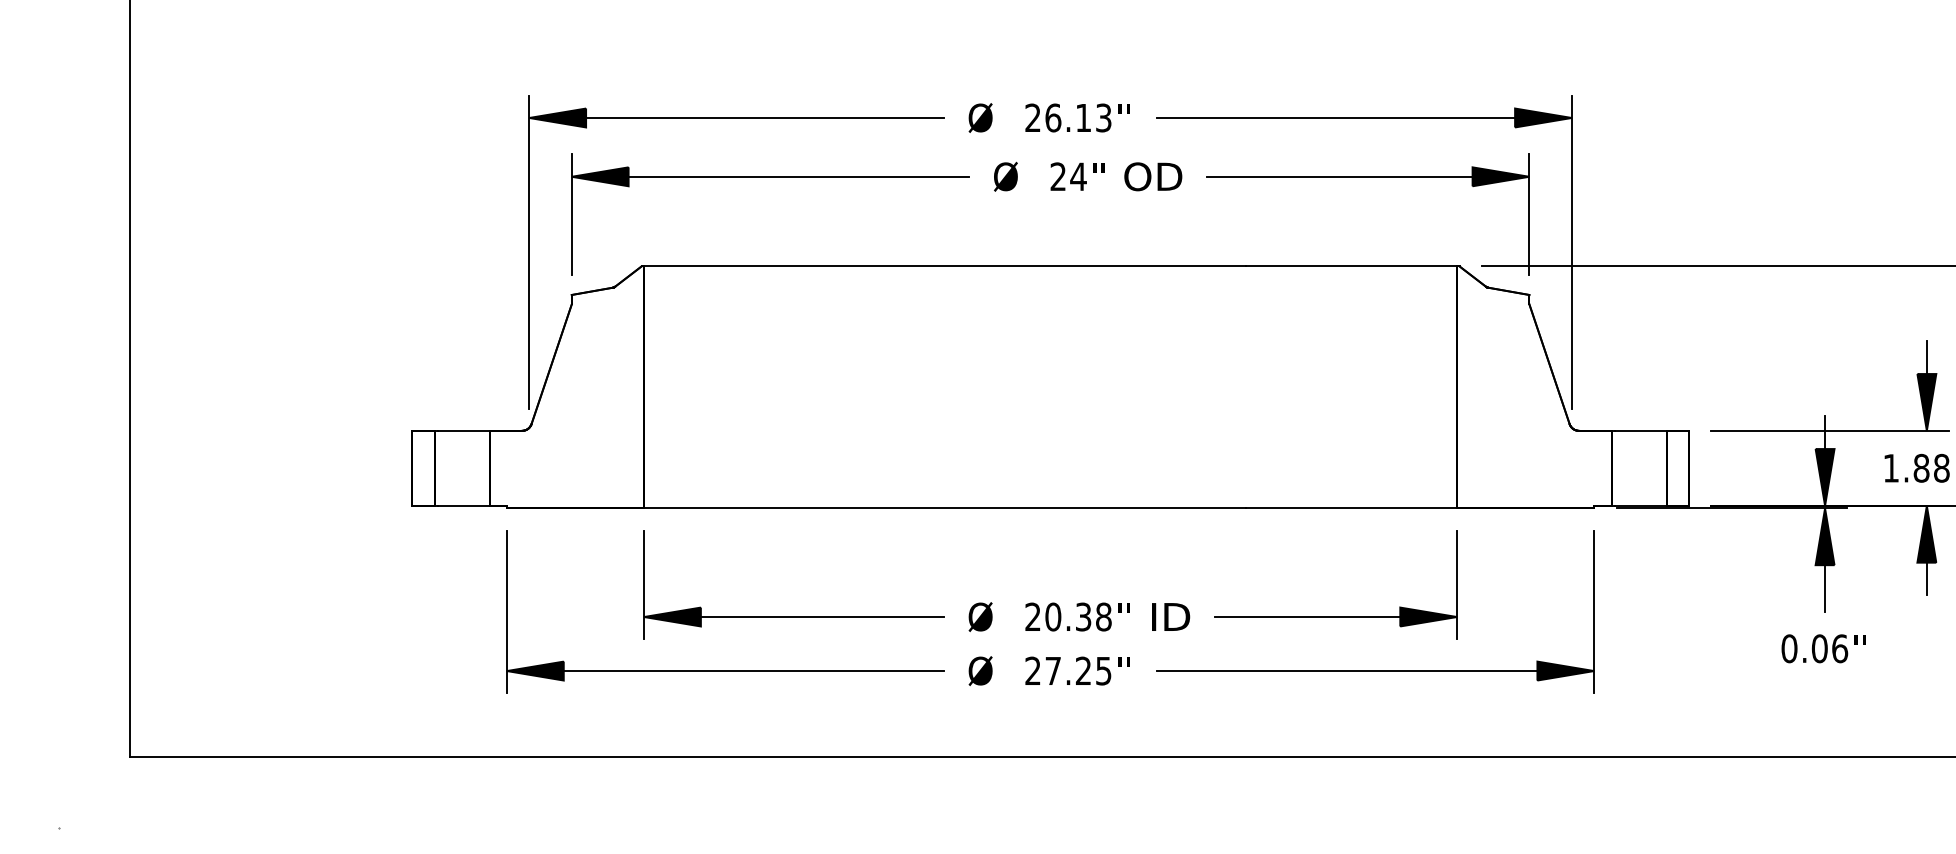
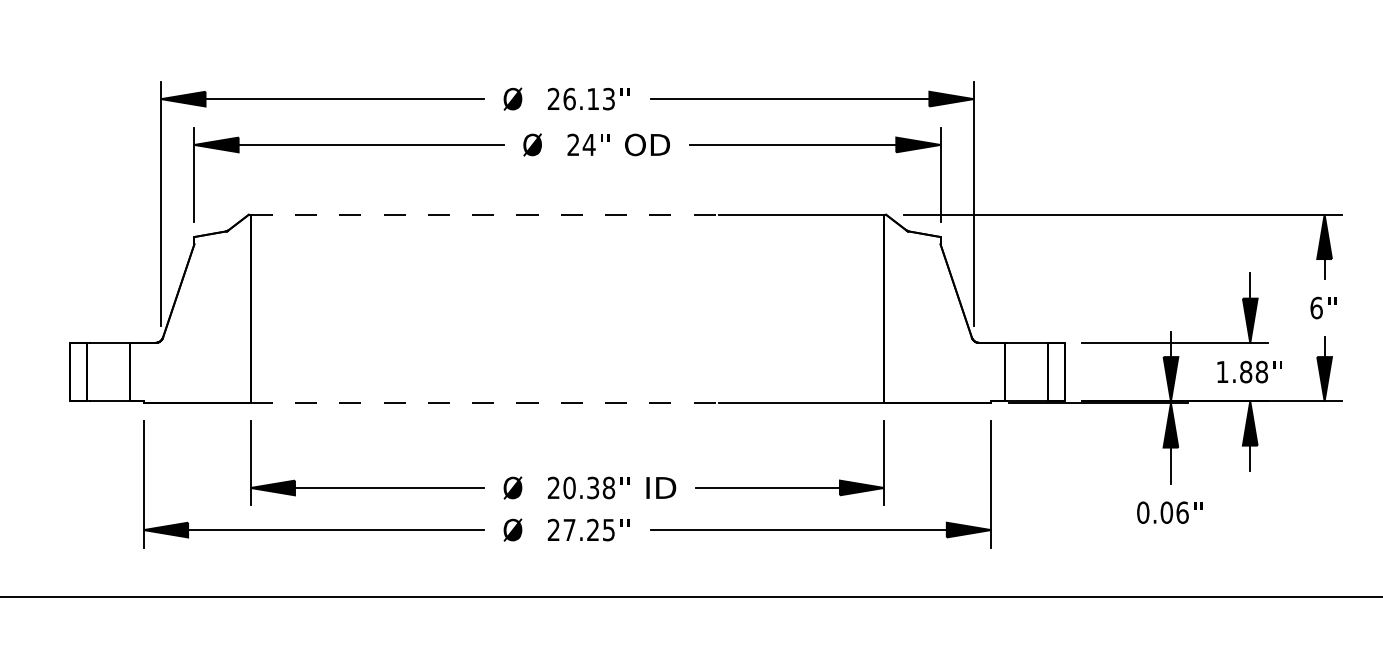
line: (944, 266) -> (484, 214), solid -> dashed
line: (944, 508) -> (484, 403), solid -> dashed

